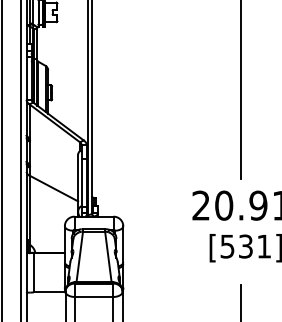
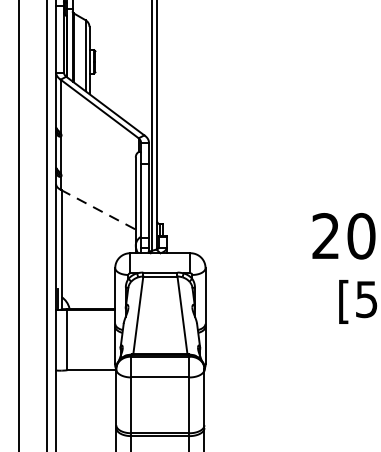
line: (54, 188) -> (99, 209), solid -> dashed

